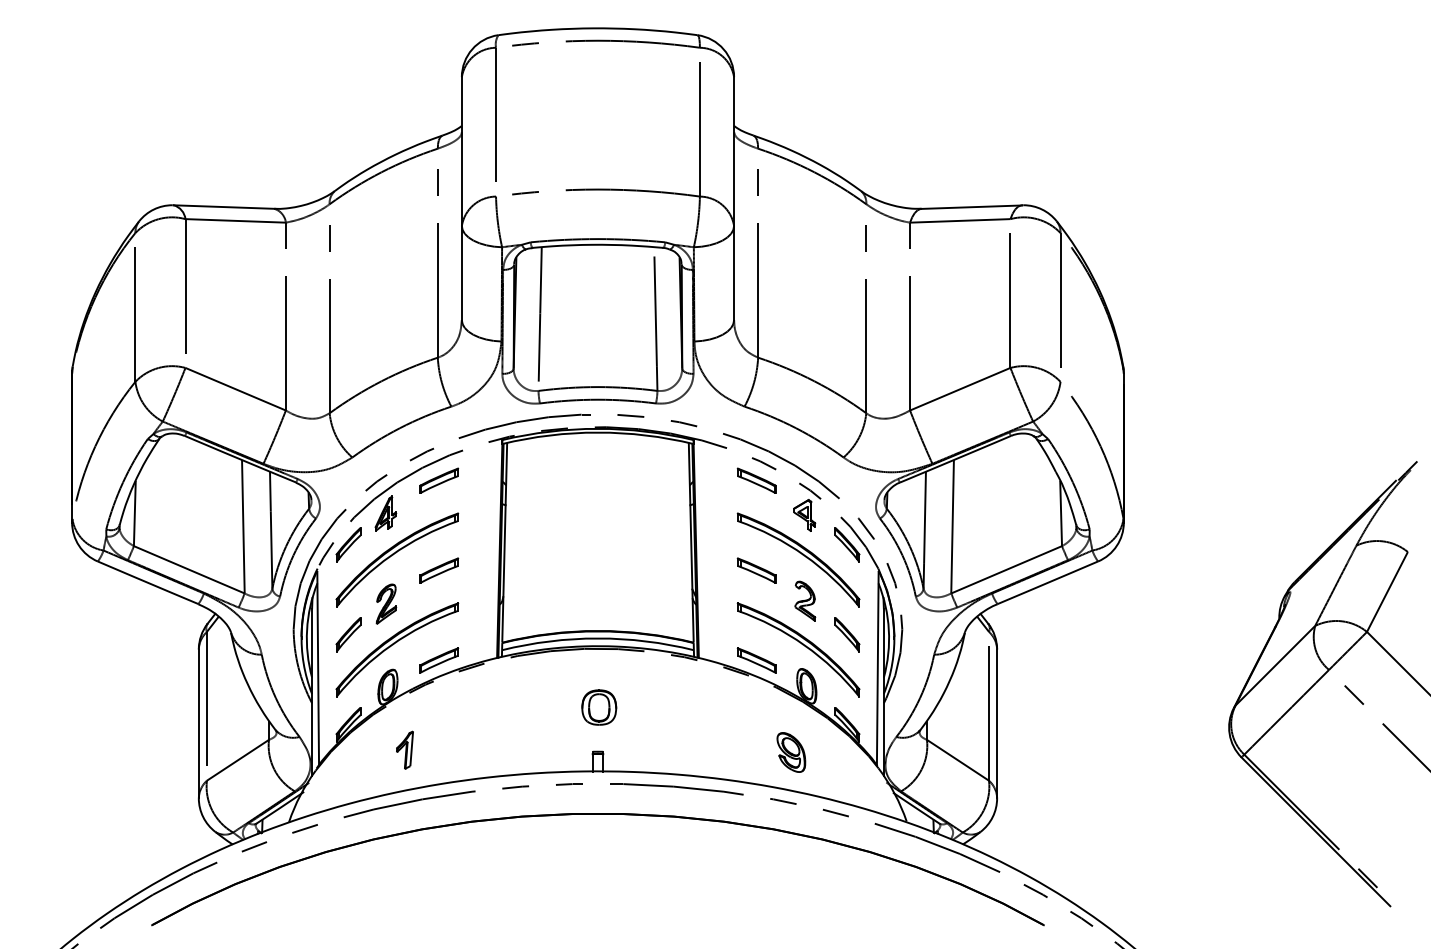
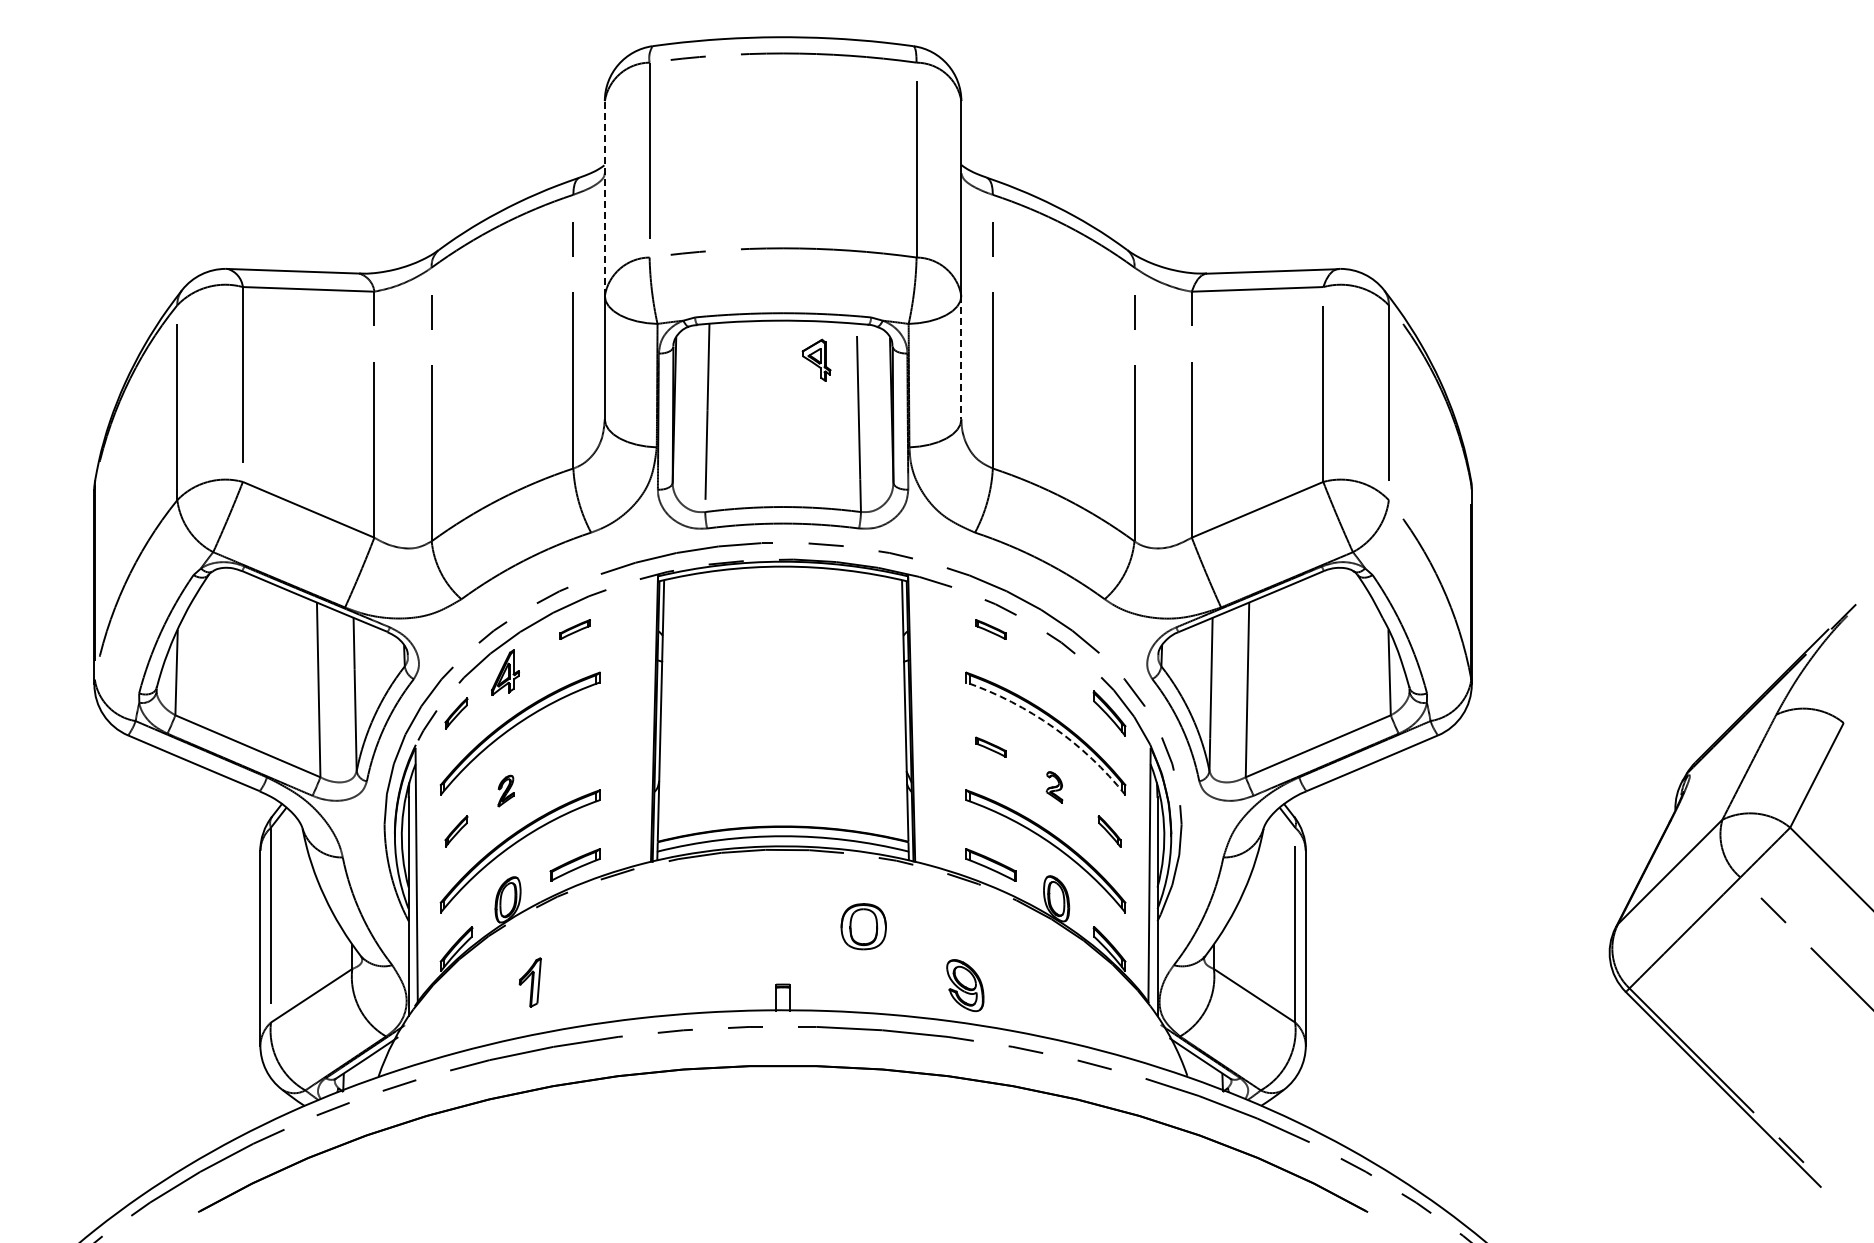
line: (461, 151) -> (604, 198), solid -> dashed
line: (734, 272) -> (961, 357), solid -> dashed
part: (438, 480) -> (574, 629), size x0.6
part: (756, 480) -> (990, 629), size x0.6
part: (804, 514) -> (816, 359), moved
part: (348, 544) -> (456, 713), size x0.7
arc: (804, 555) -> (1053, 727), solid -> dashed
part: (756, 569) -> (990, 746), size x0.6
part: (438, 570) -> (574, 747), removed
part: (805, 601) -> (1054, 787), size x0.6
part: (386, 603) -> (505, 790), size x0.6
part: (348, 634) -> (456, 831), size x0.7
part: (847, 634) -> (1109, 831), size x0.7
part: (599, 707) -> (863, 926), moved
part: (791, 752) -> (965, 985), moved

